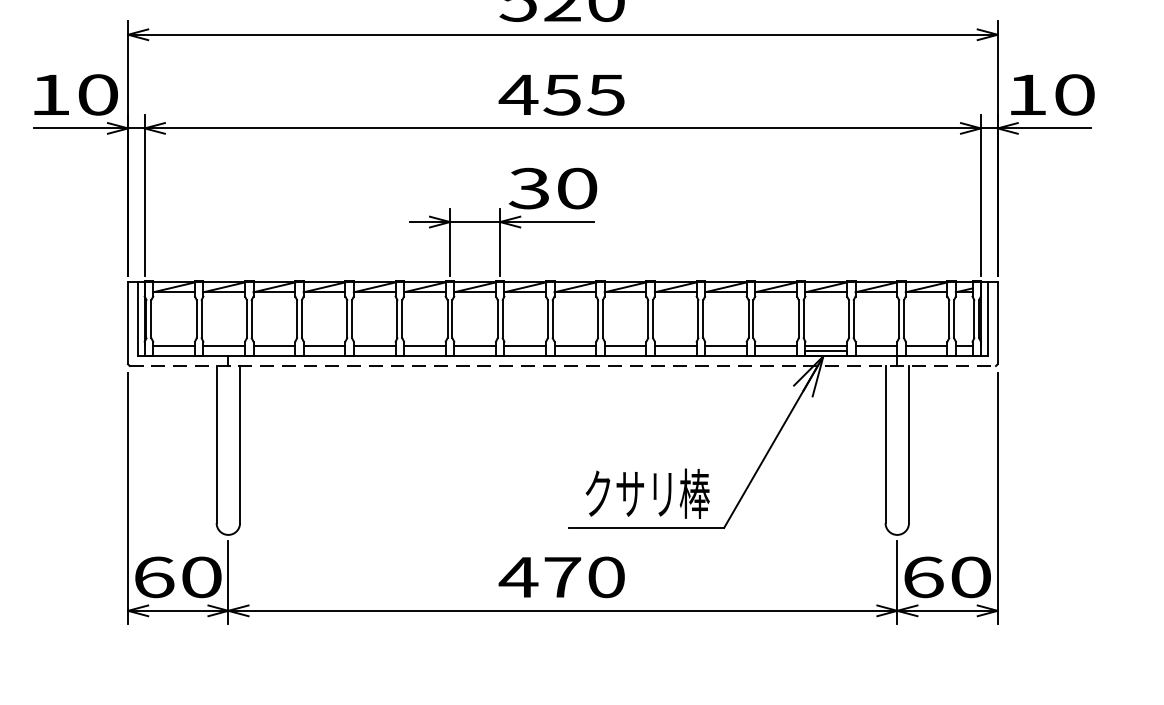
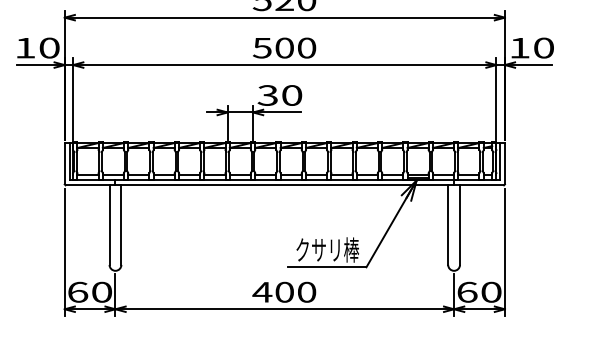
text: (562, 93) -> (284, 47), 455 -> 500
line: (564, 366) -> (285, 185), dashed -> solid
text: (562, 575) -> (284, 291), 470 -> 400

